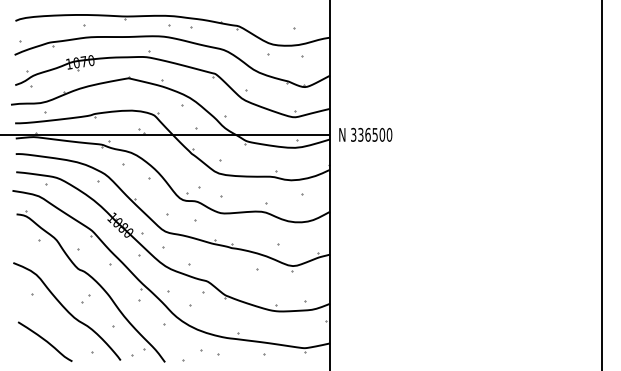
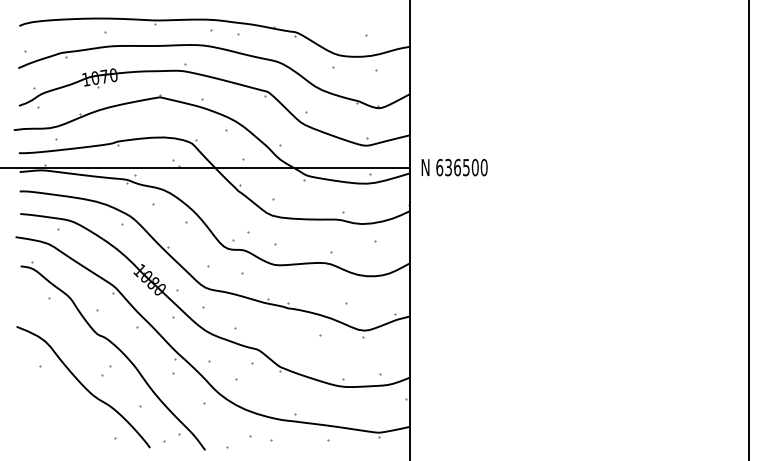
text: (353, 134) -> (439, 167), 336500 -> 636500
curve: (45, 341) -> (56, 424), removed

